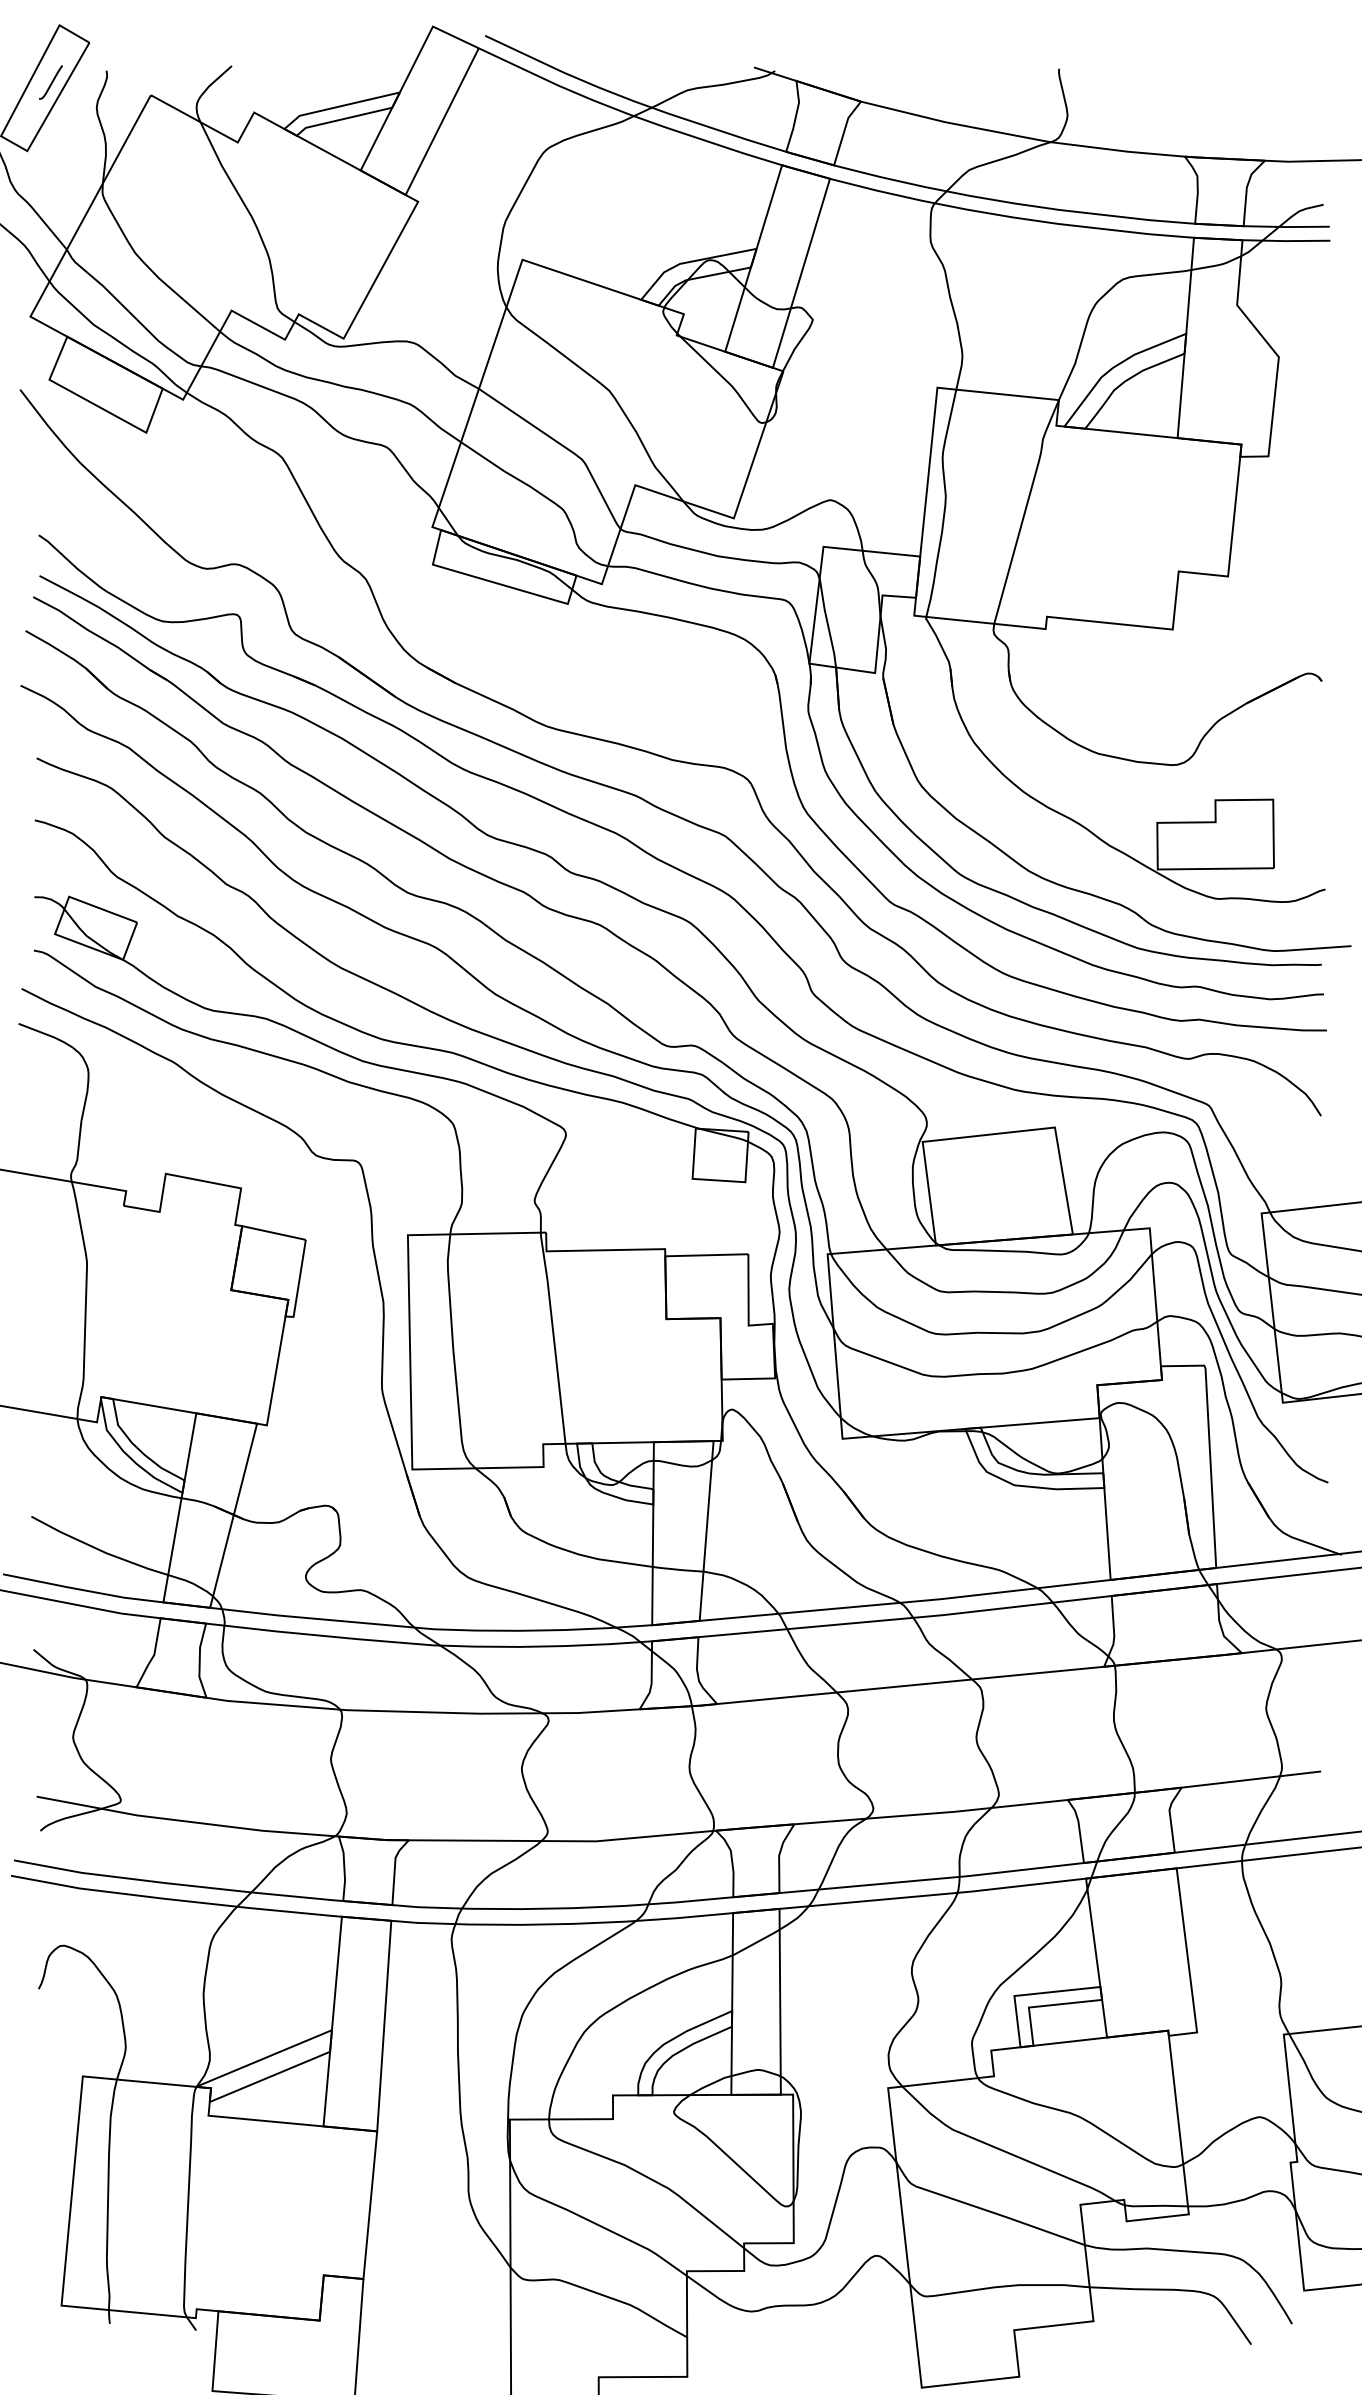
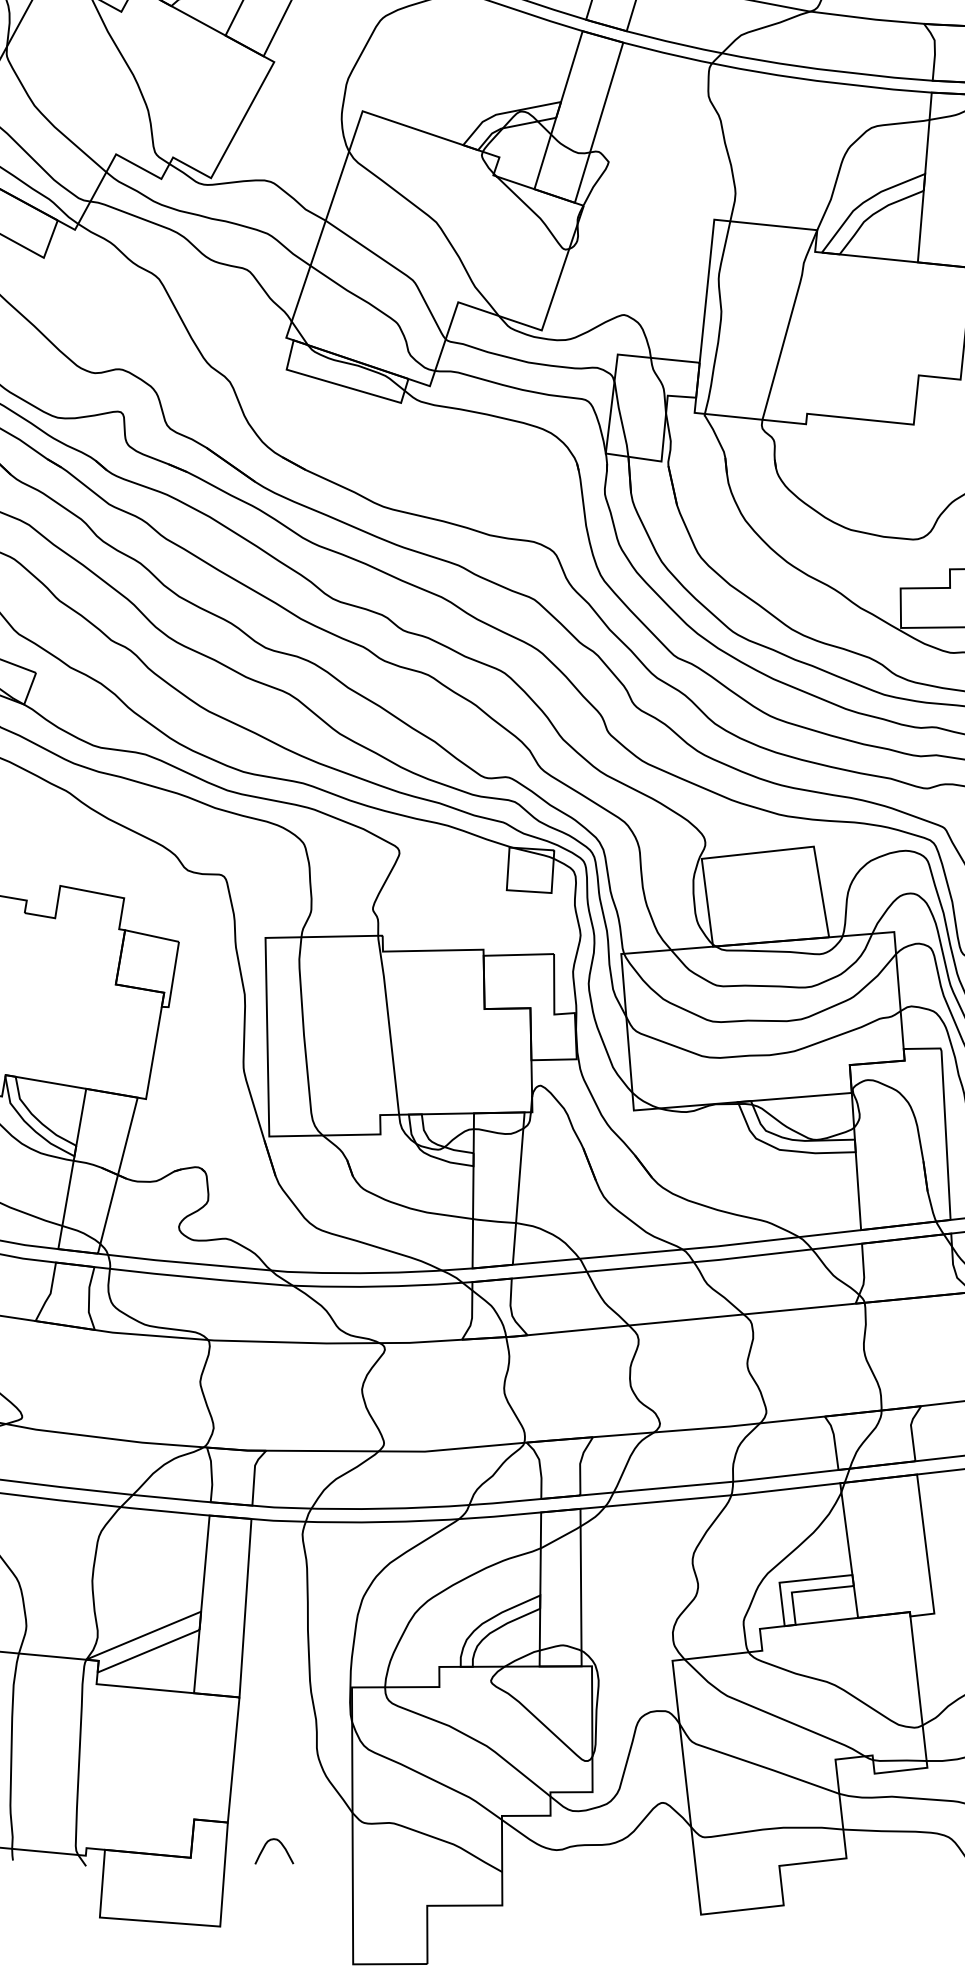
curve: (426, 2305) -> (281, 1845), added

